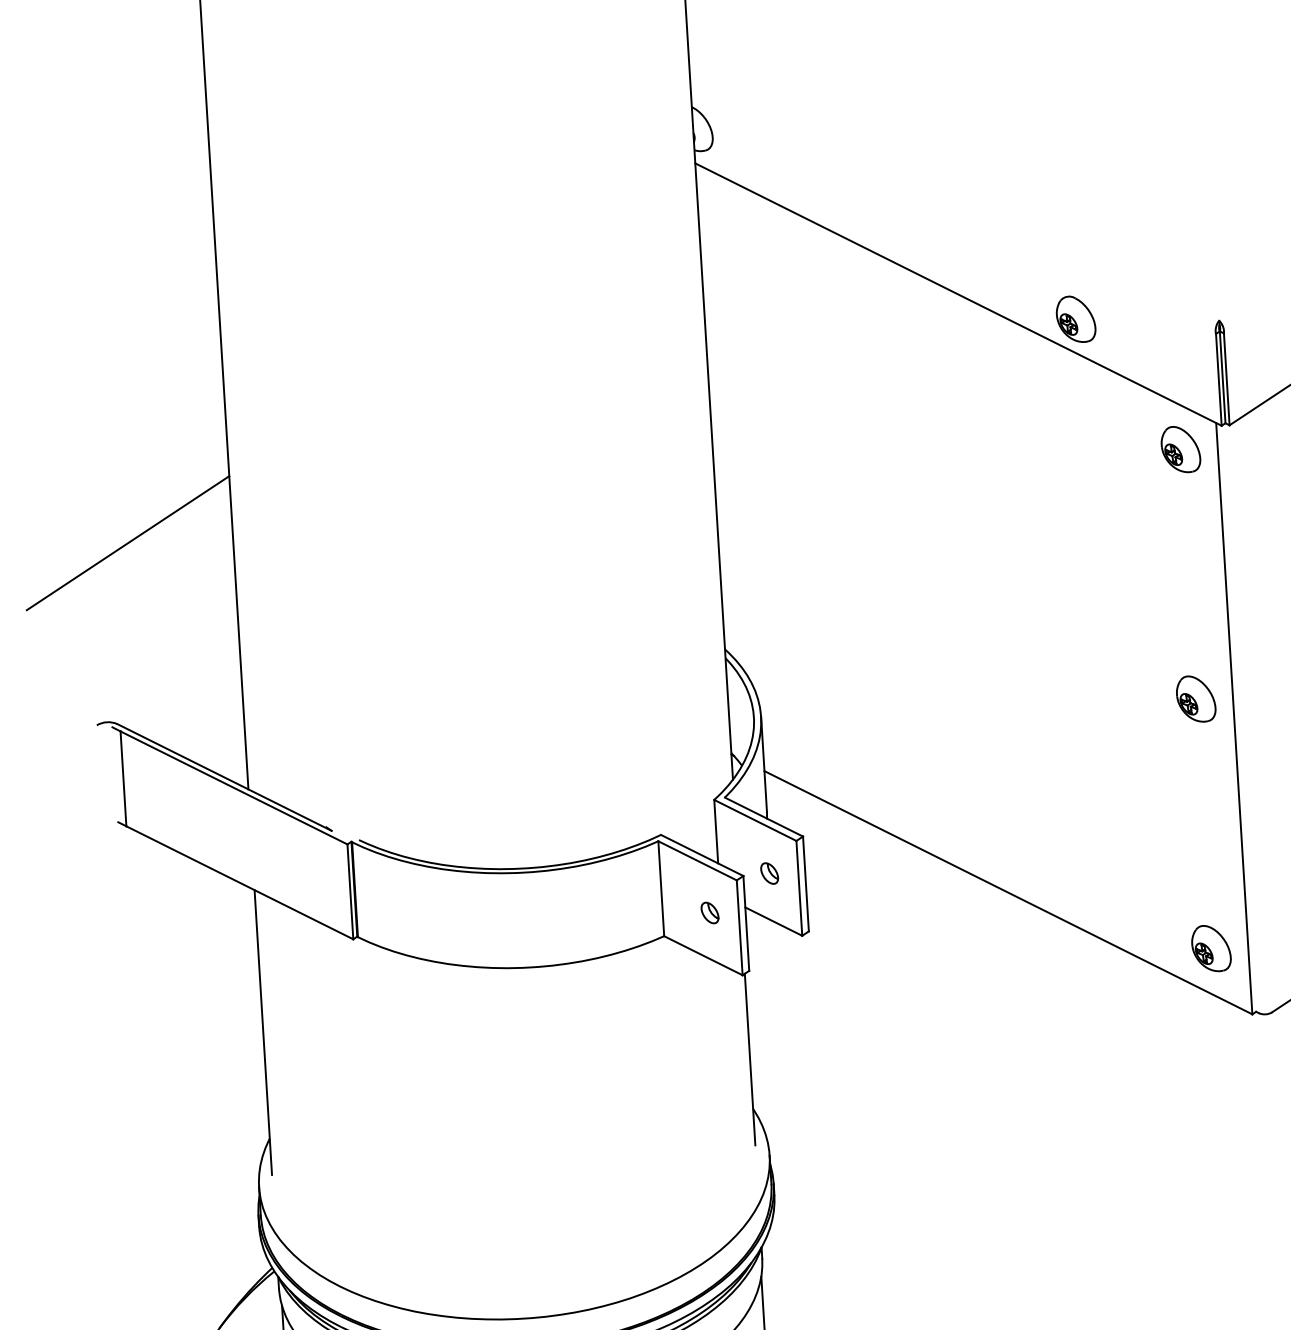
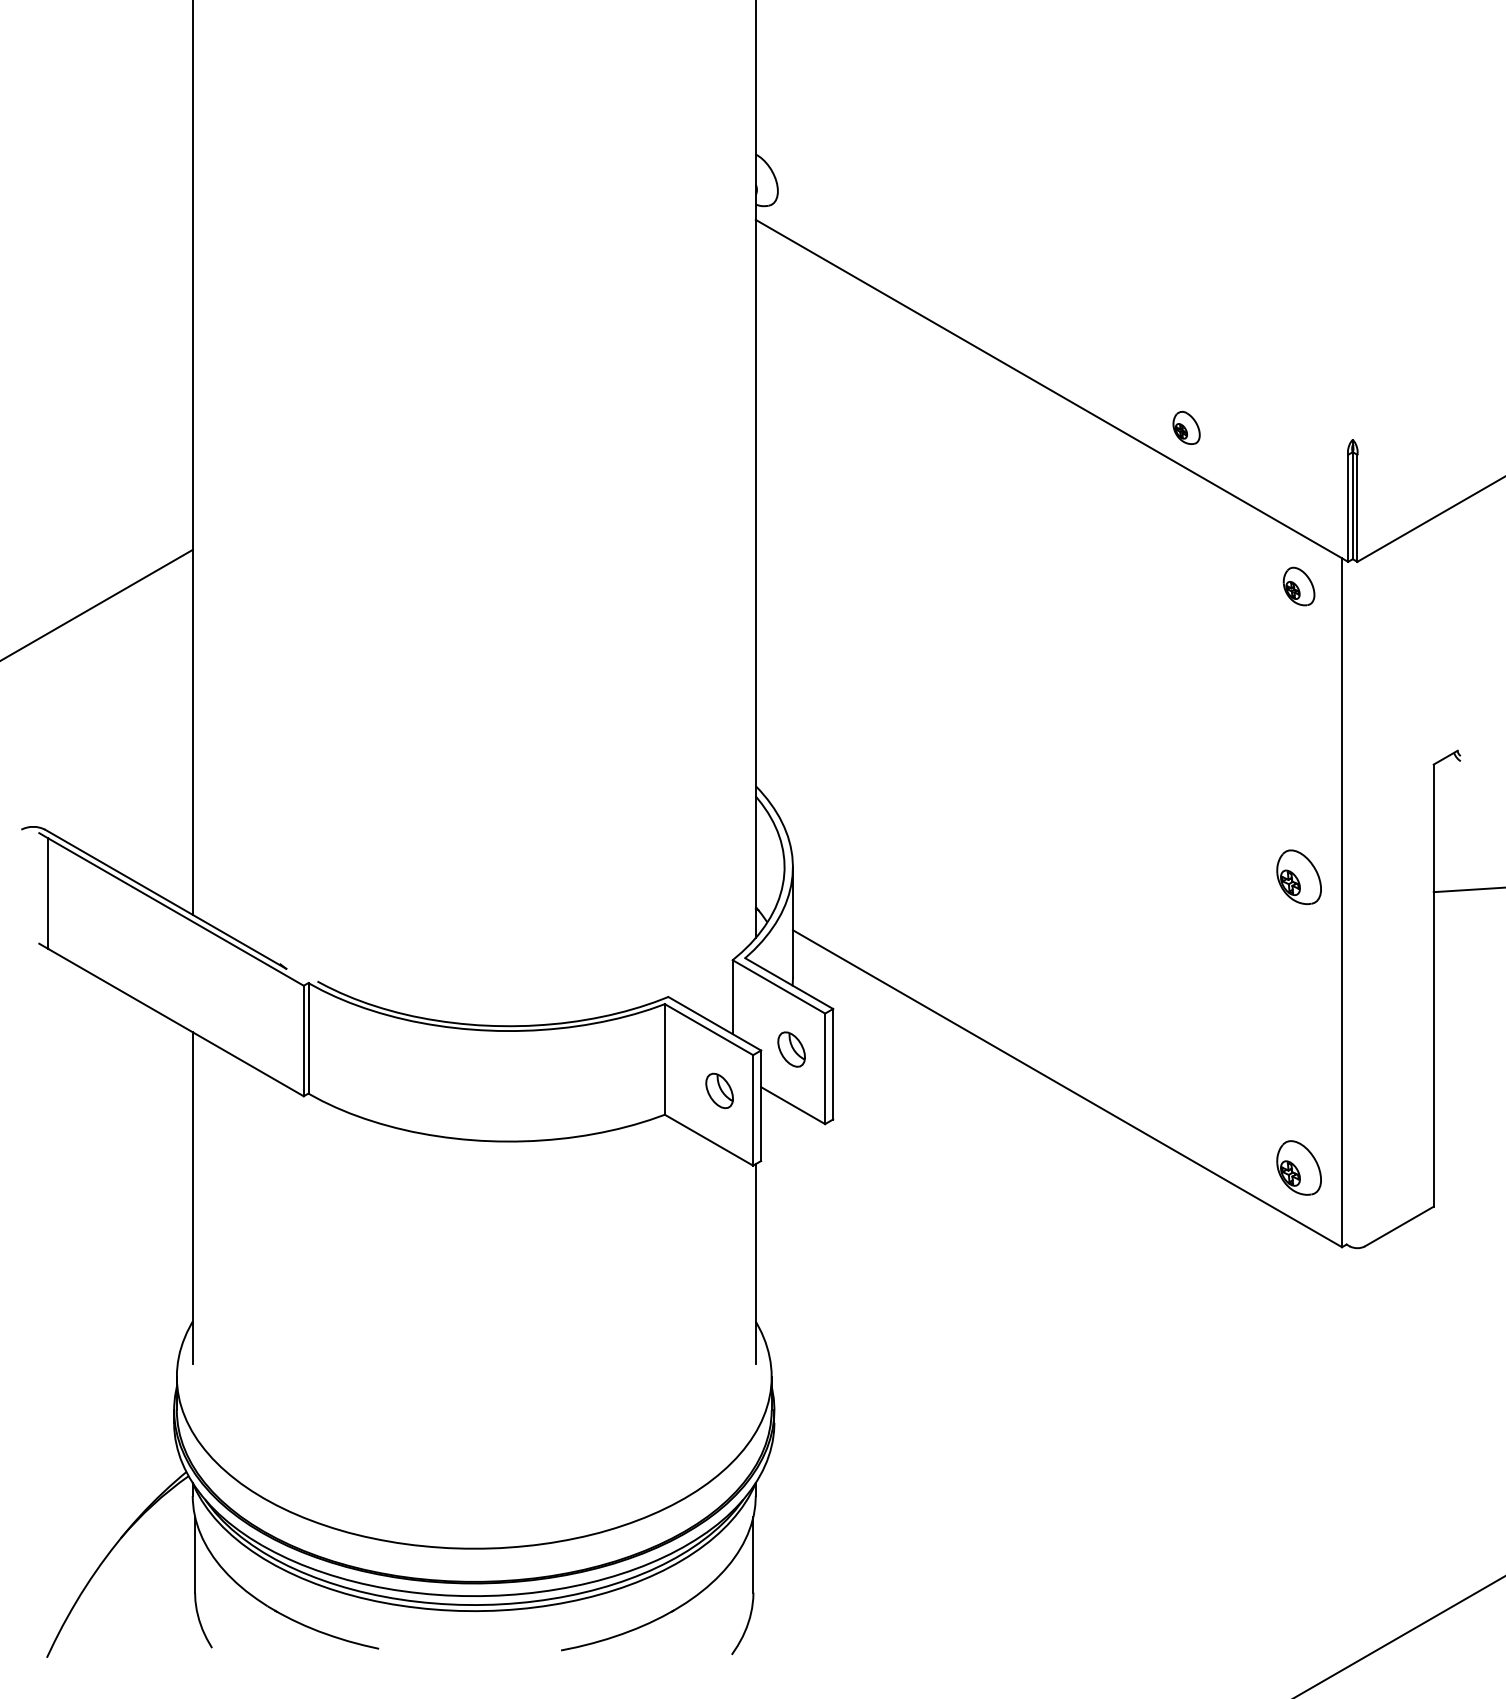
part: (1075, 318) -> (1186, 427), size x0.6
part: (1180, 449) -> (1298, 586), size x0.7
part: (769, 873) -> (791, 1049), size x1.4
part: (709, 913) -> (719, 1091), size x1.4

